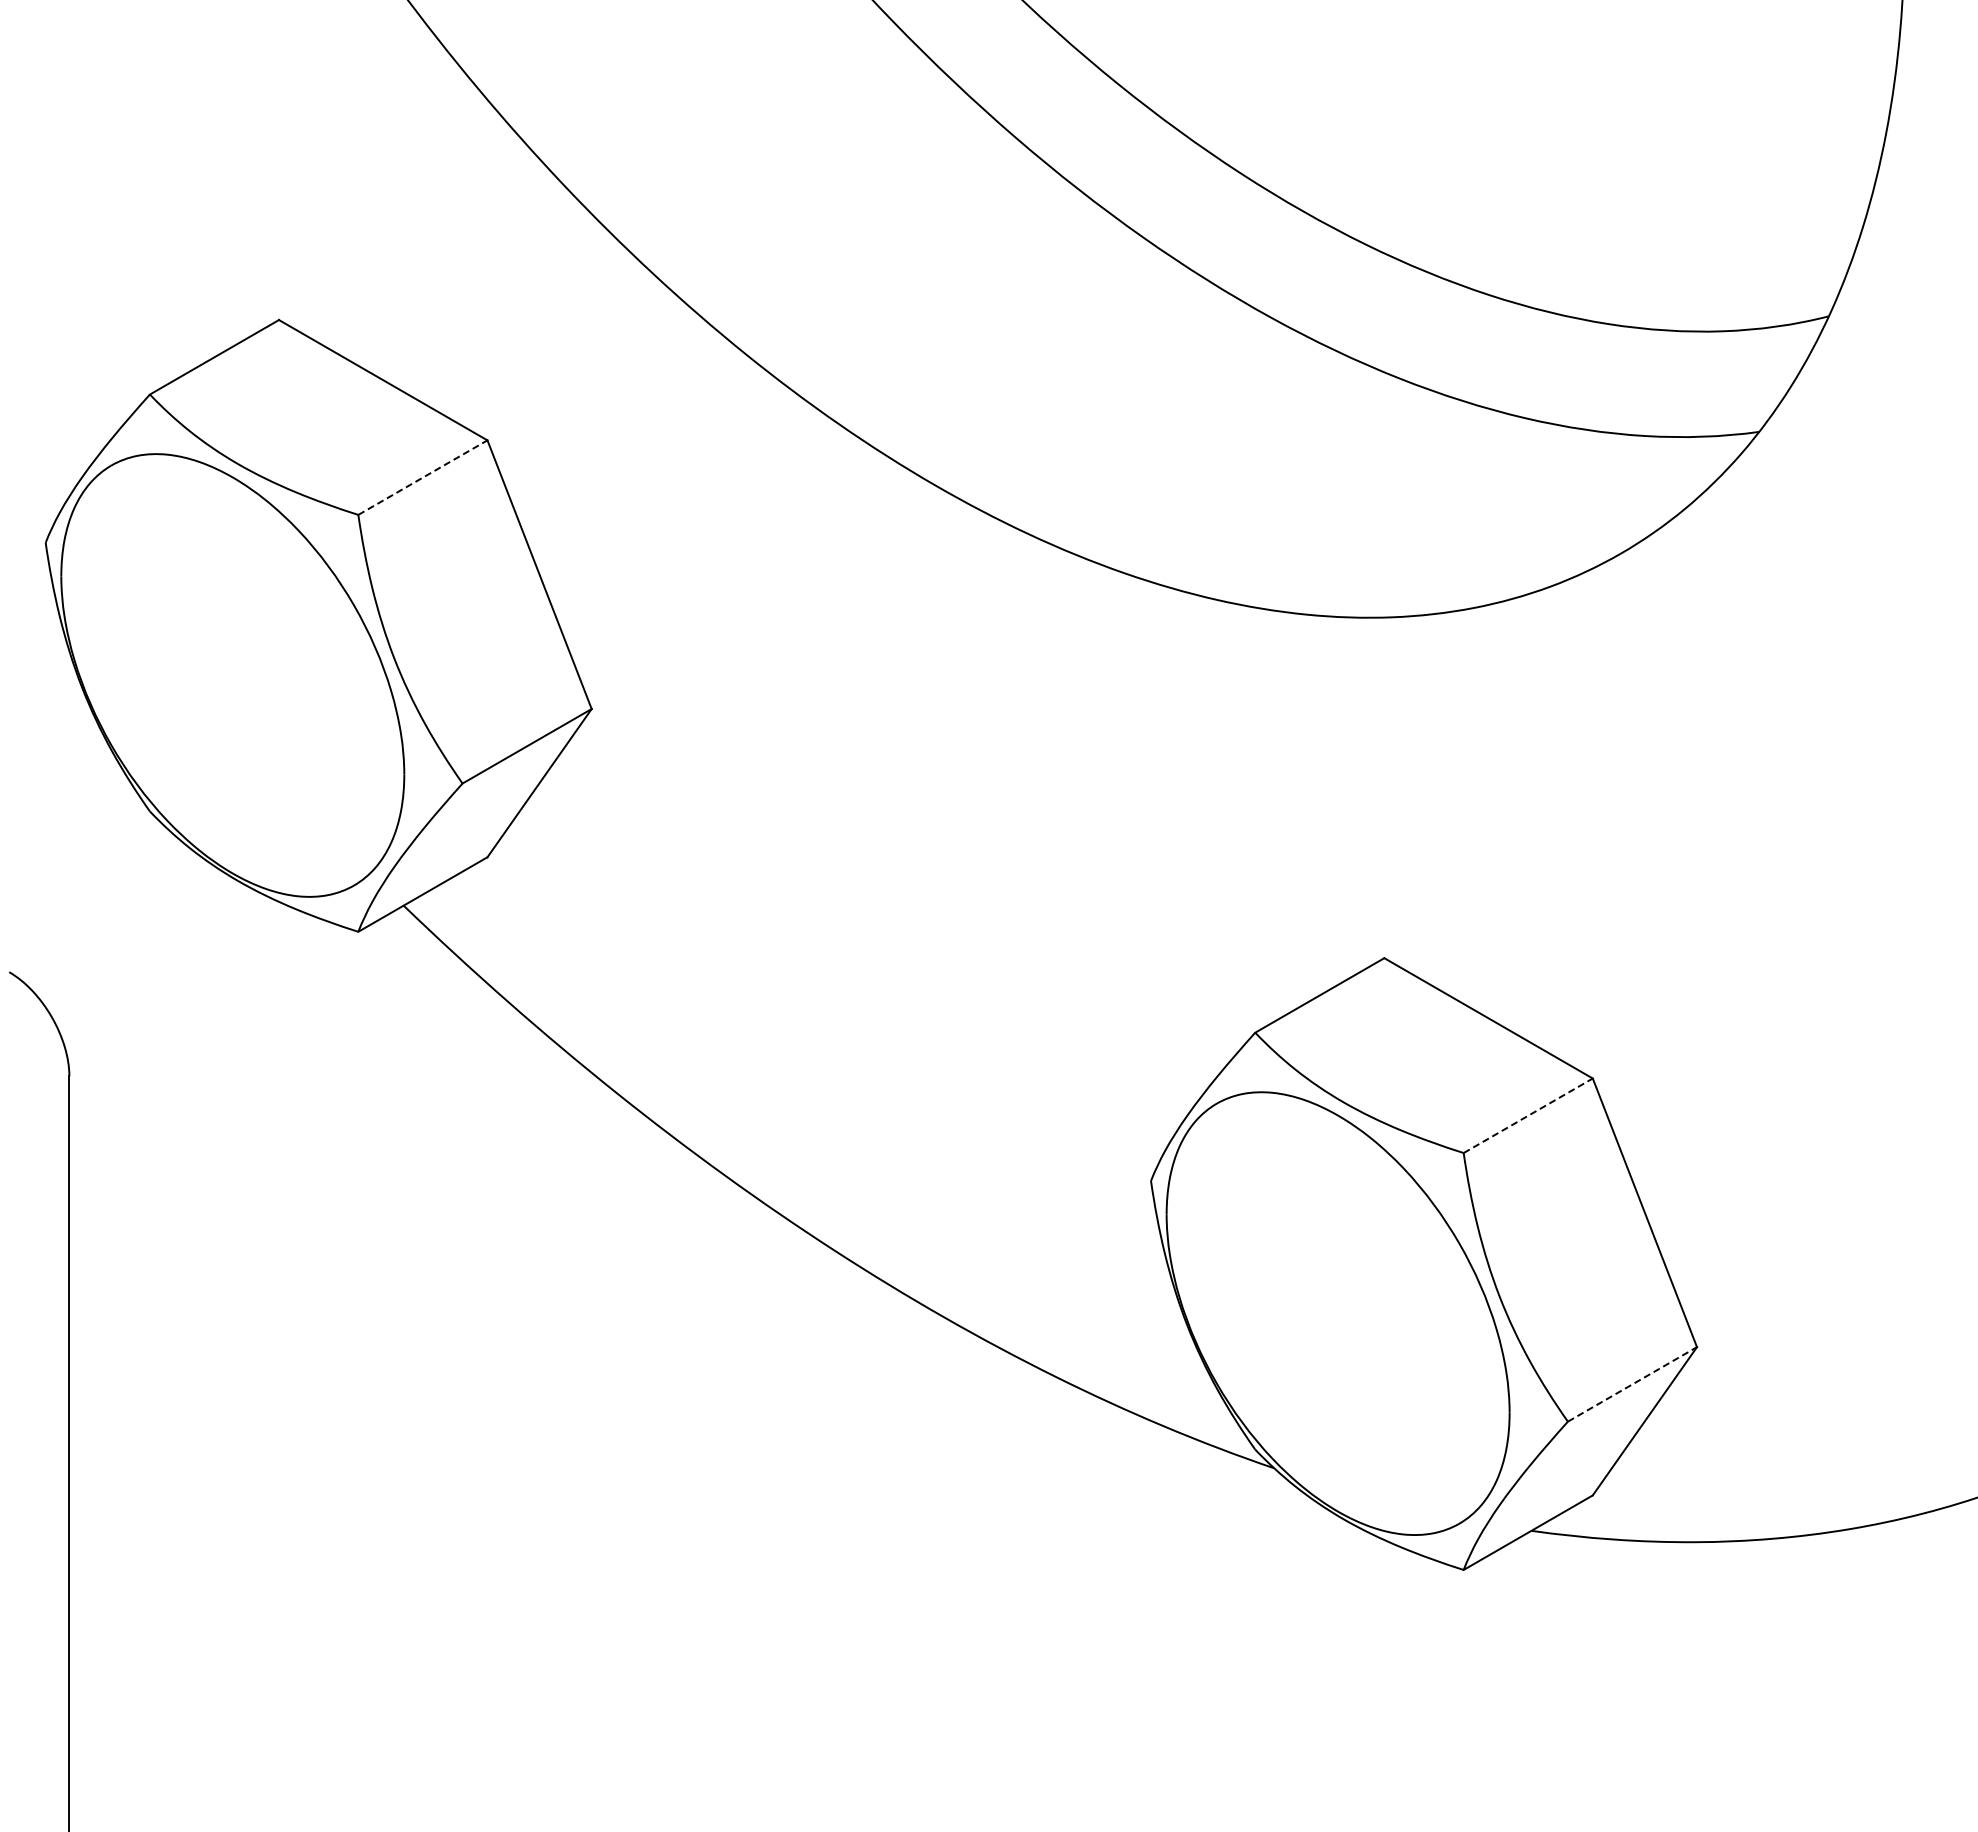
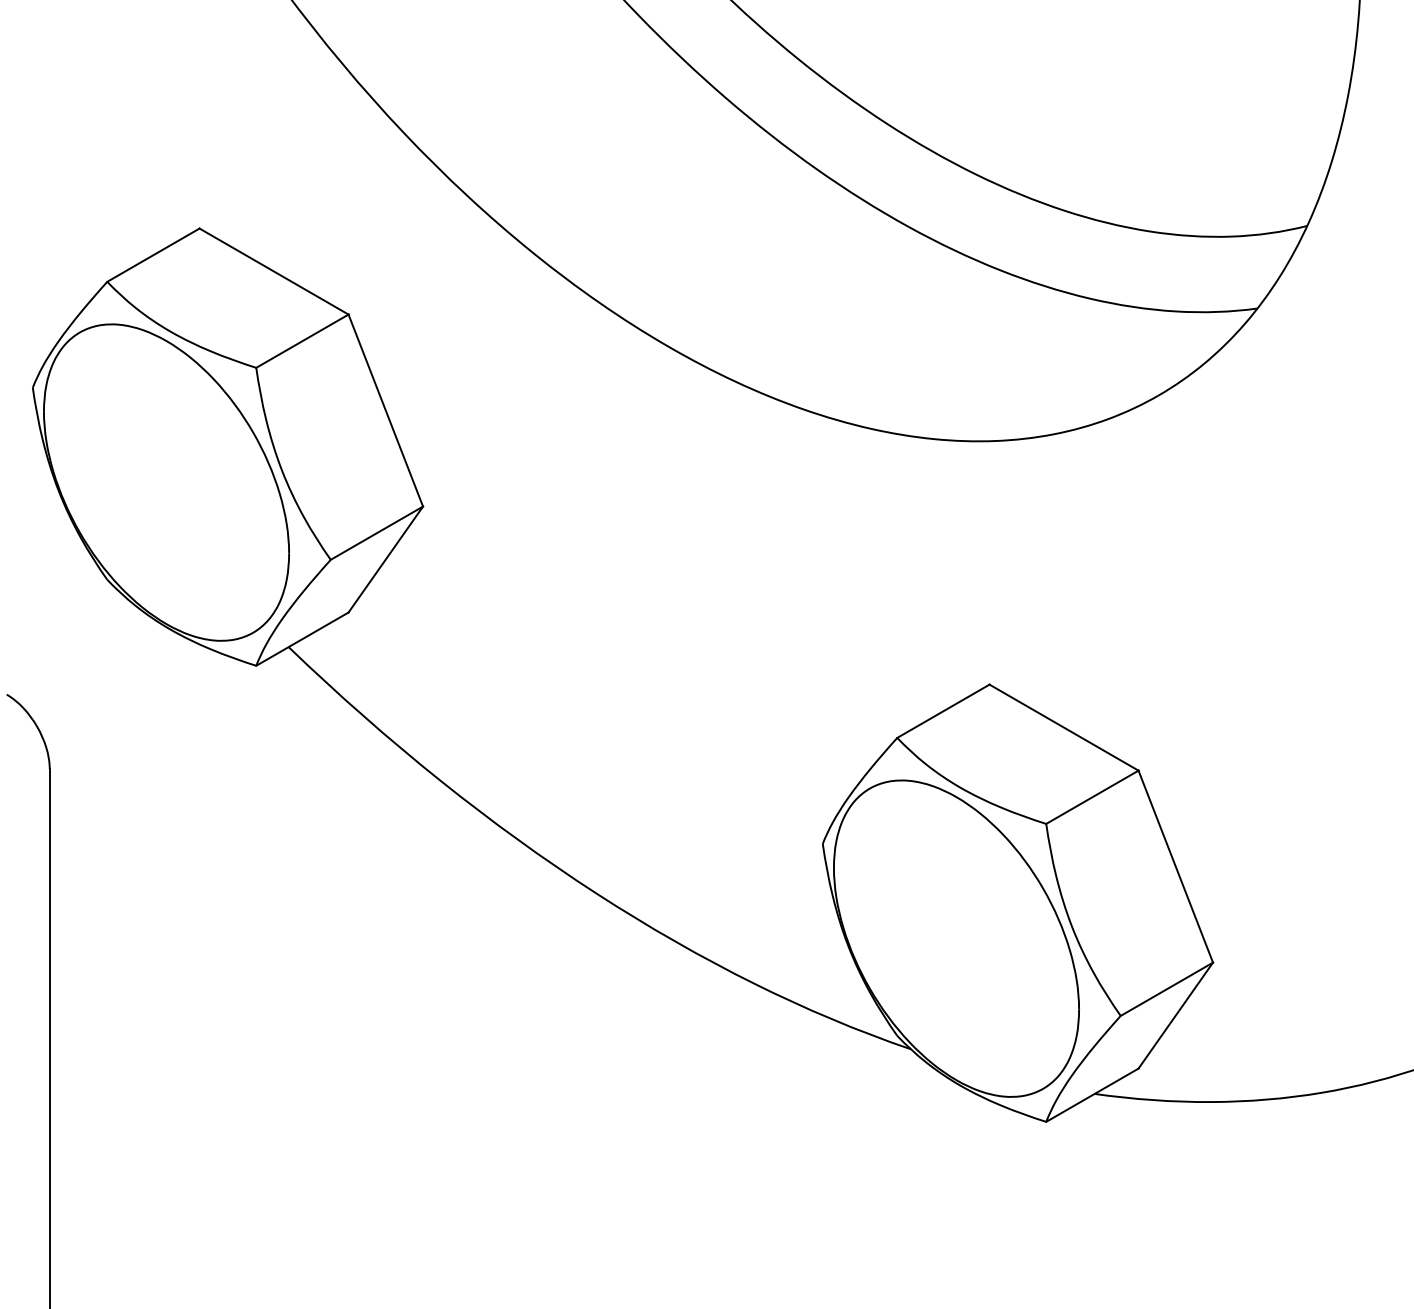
line: (422, 477) -> (302, 341), dashed -> solid
line: (1528, 1115) -> (1092, 797), dashed -> solid
line: (1632, 1384) -> (1166, 989), dashed -> solid

